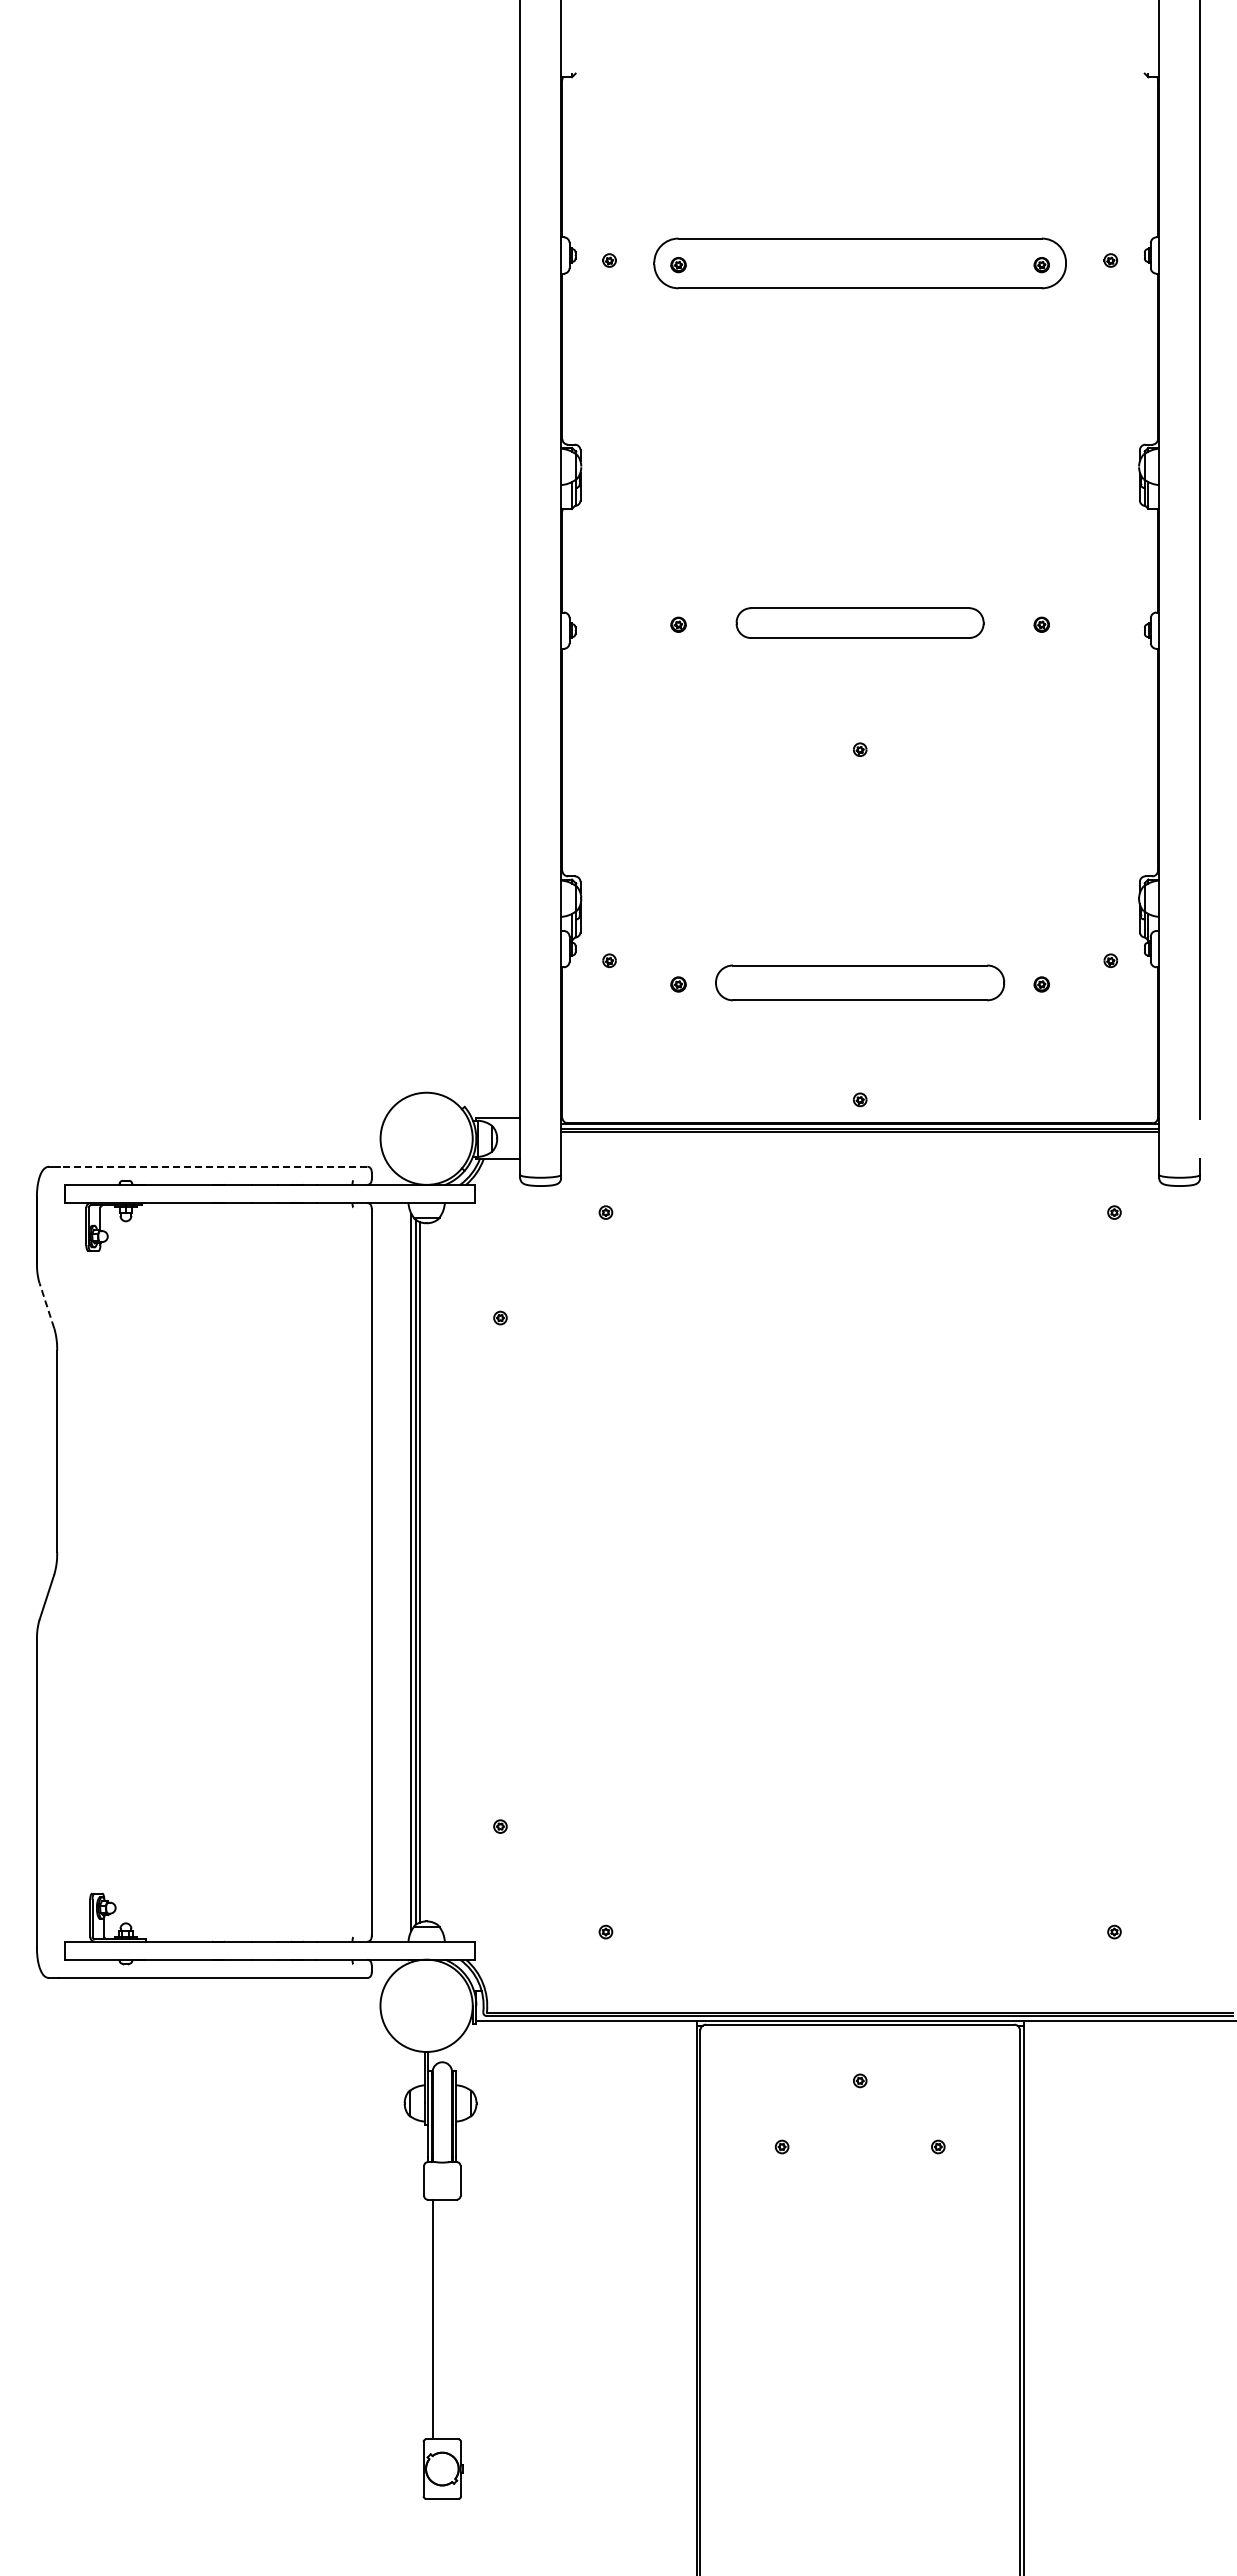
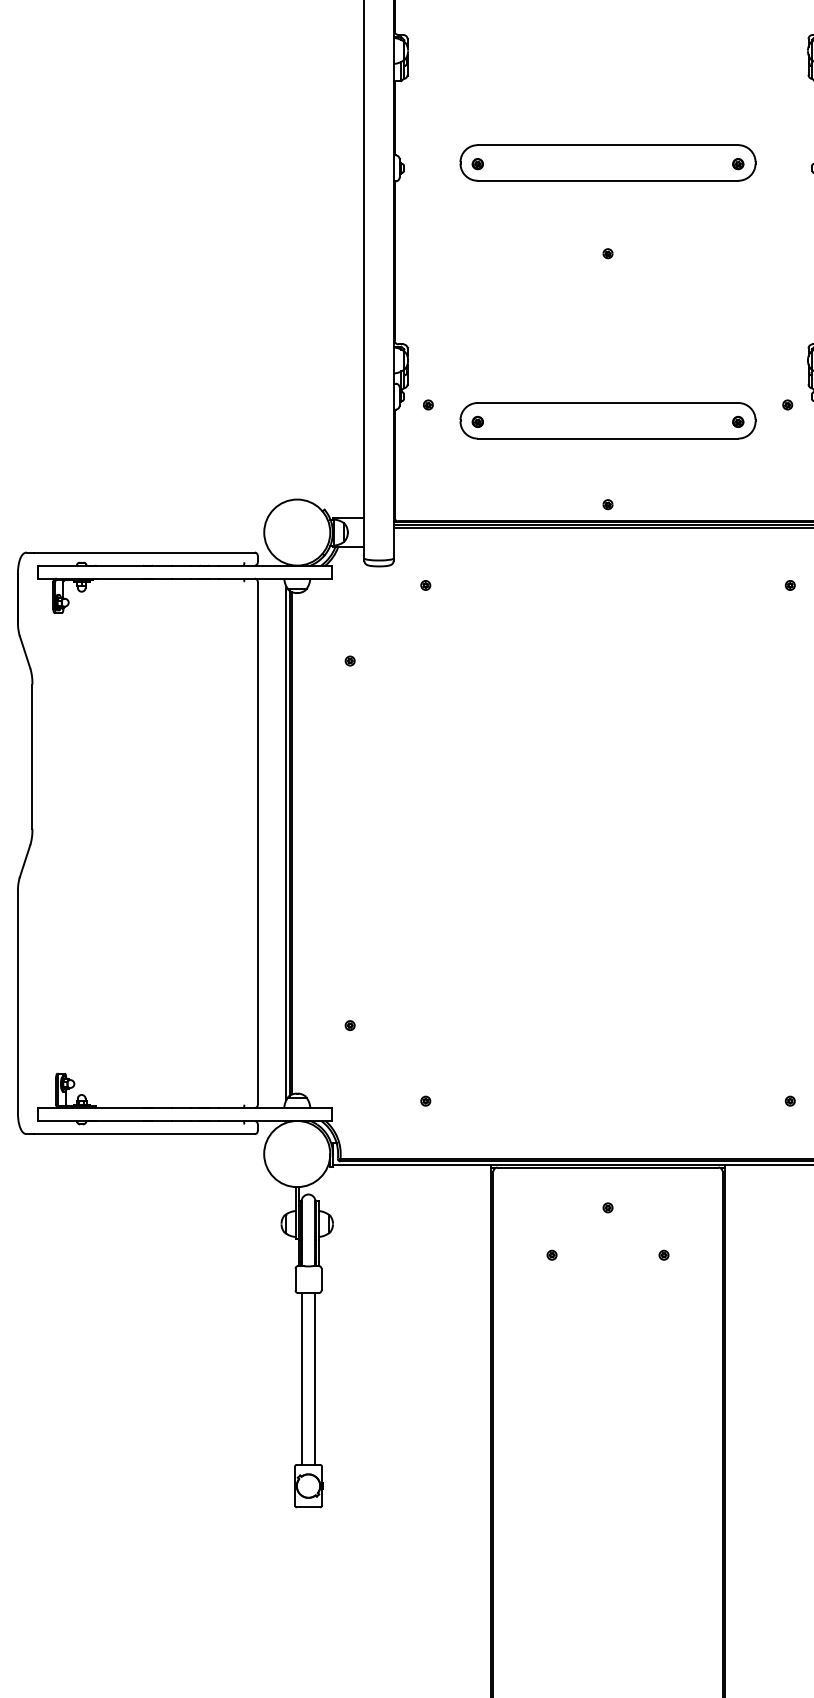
part: (859, 622) -> (607, 162), size x1.67
part: (859, 982) -> (607, 420), size x1.43
line: (213, 1166) -> (144, 552), dashed -> solid
line: (46, 1305) -> (24, 652), dashed -> solid
line: (452, 2319) -> (315, 1378), added

